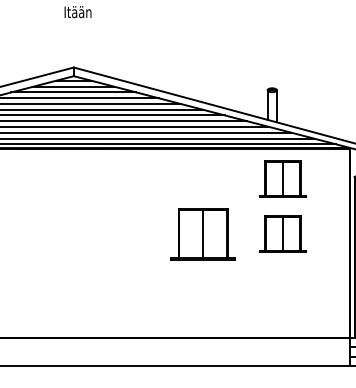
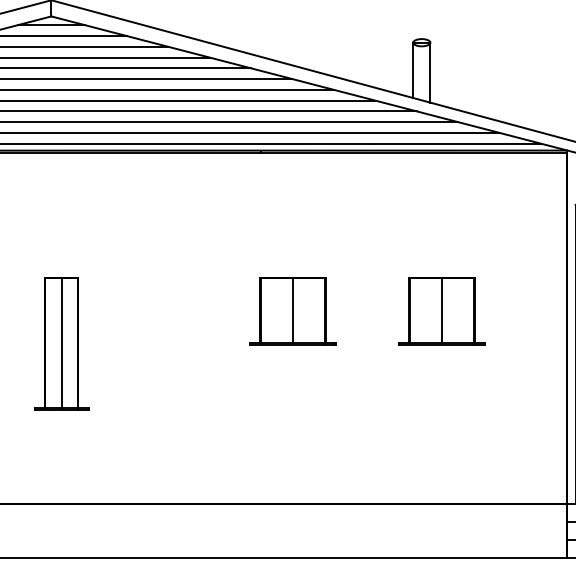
part: (282, 178) -> (441, 207), removed
part: (202, 233) -> (291, 310), size x0.71
part: (79, 251) -> (61, 343), added

